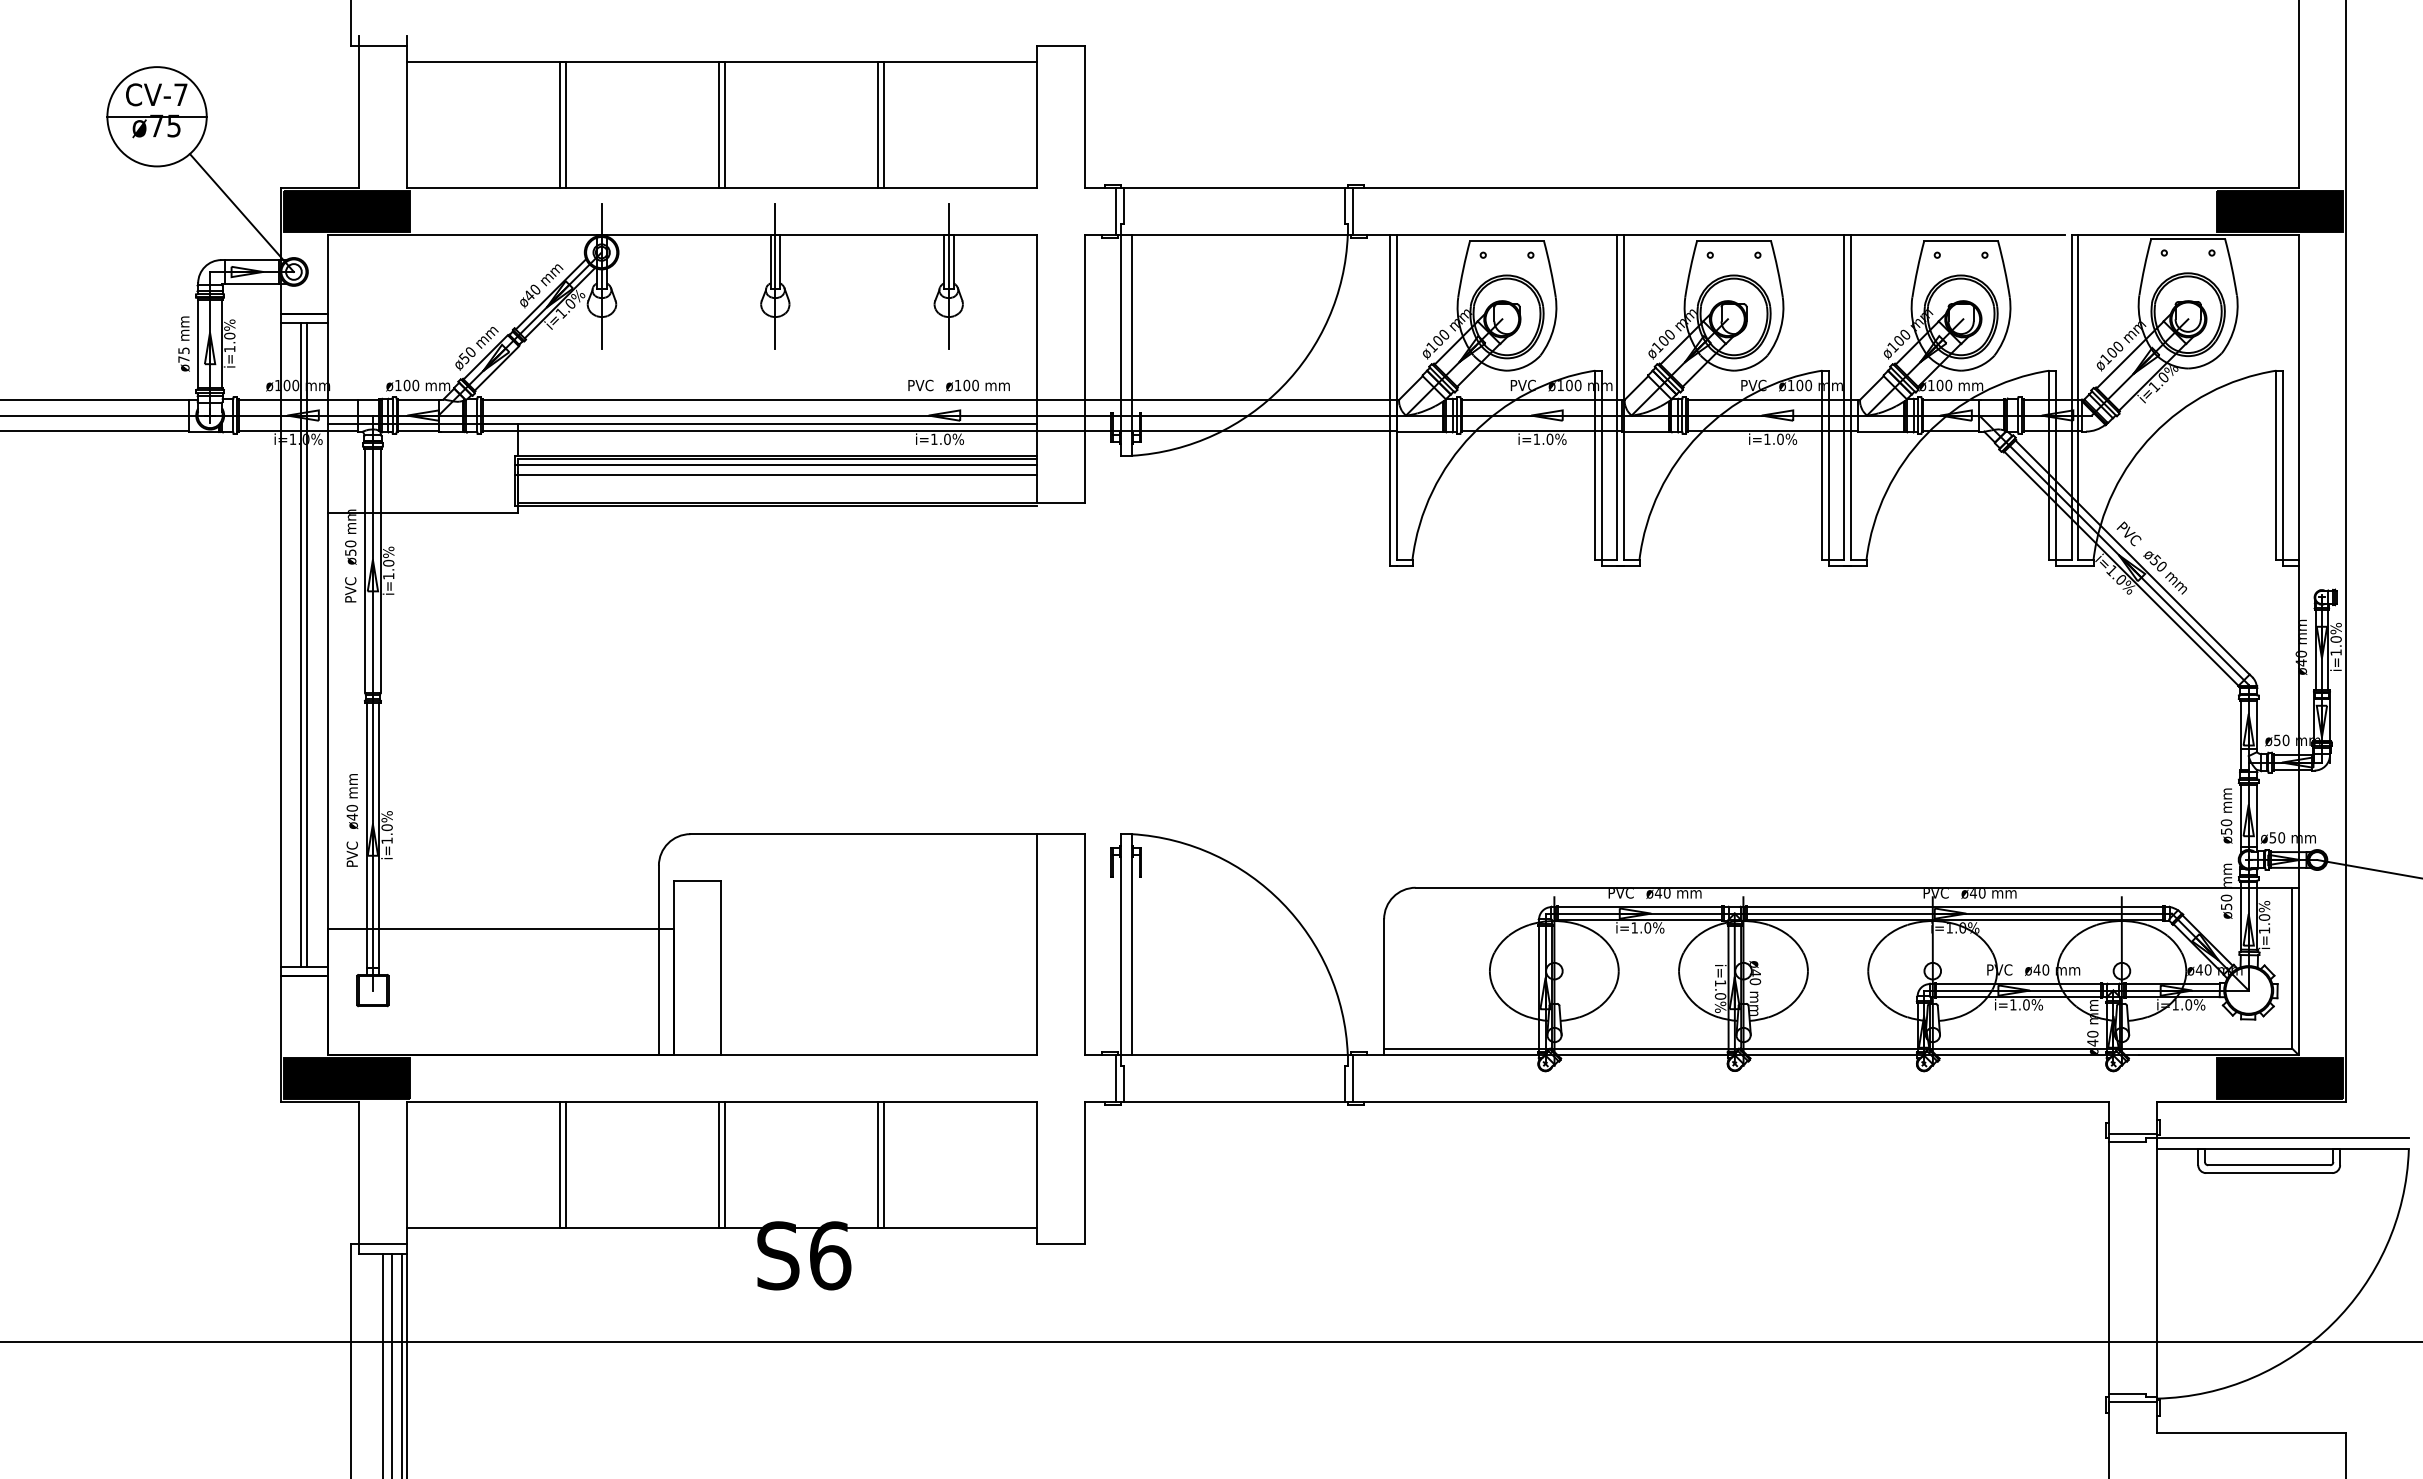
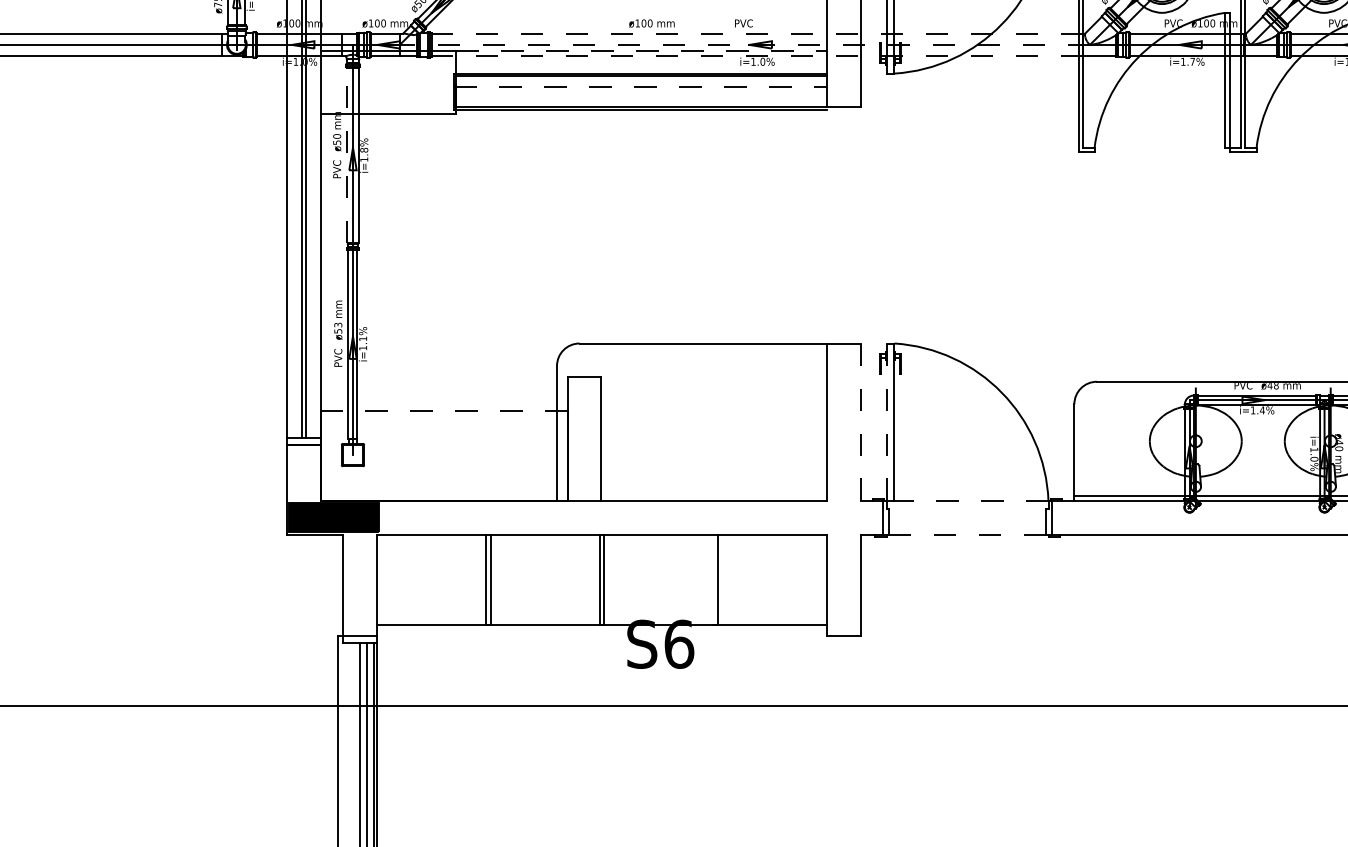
text: (977, 385) -> (651, 23), moved
line: (939, 399) -> (757, 33), solid -> dashed
line: (922, 415) -> (745, 44), solid -> dashed
line: (777, 424) -> (641, 51), solid -> dashed
line: (939, 431) -> (757, 56), solid -> dashed
text: (1549, 438) -> (1192, 61), i=1.0% -> i=1.7%
line: (775, 465) -> (640, 80), removed
line: (776, 474) -> (640, 86), solid -> dashed
text: (388, 562) -> (364, 149), i=1.0% -> i=1.8%
line: (365, 570) -> (347, 155), solid -> dashed
text: (351, 812) -> (337, 328), ø40 -> ø53
text: (386, 827) -> (362, 338), i=1.0% -> i=1.1%
text: (1666, 893) -> (1275, 385), ø40 -> ø48
text: (1647, 927) -> (1262, 410), i=1.0% -> i=1.4%
line: (500, 928) -> (444, 410), solid -> dashed
line: (1084, 945) -> (860, 422), solid -> dashed
line: (1120, 945) -> (886, 422), solid -> dashed
line: (1239, 1054) -> (971, 500), solid -> dashed
line: (1234, 1102) -> (967, 534), solid -> dashed
line: (878, 1165) -> (713, 579), removed

